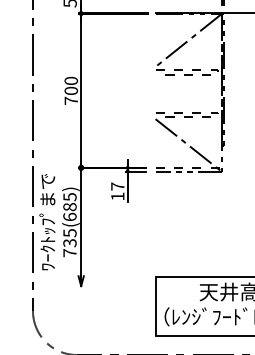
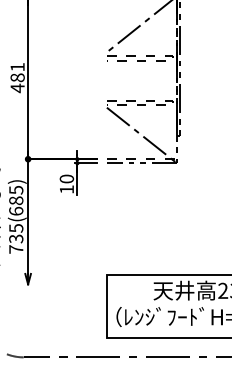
text: (71, 90) -> (17, 77), 700 -> 481
text: (117, 186) -> (66, 178), 17 -> 10

